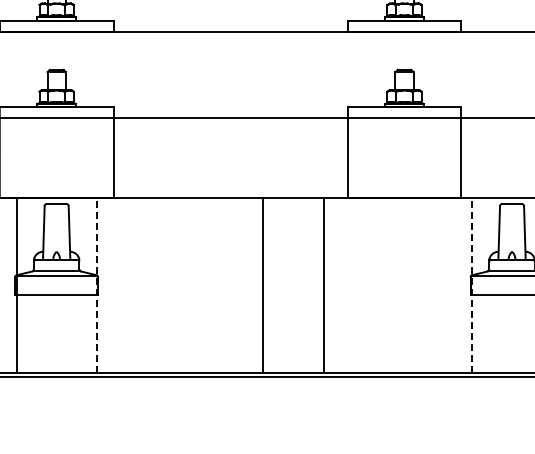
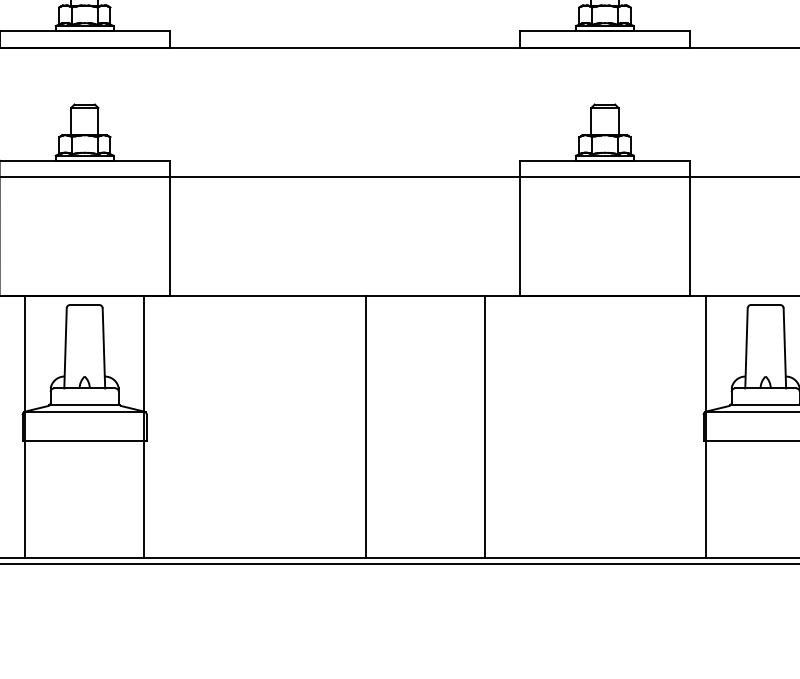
line: (96, 285) -> (144, 426), dashed -> solid
line: (262, 285) -> (365, 426), moved
line: (472, 285) -> (706, 426), dashed -> solid

